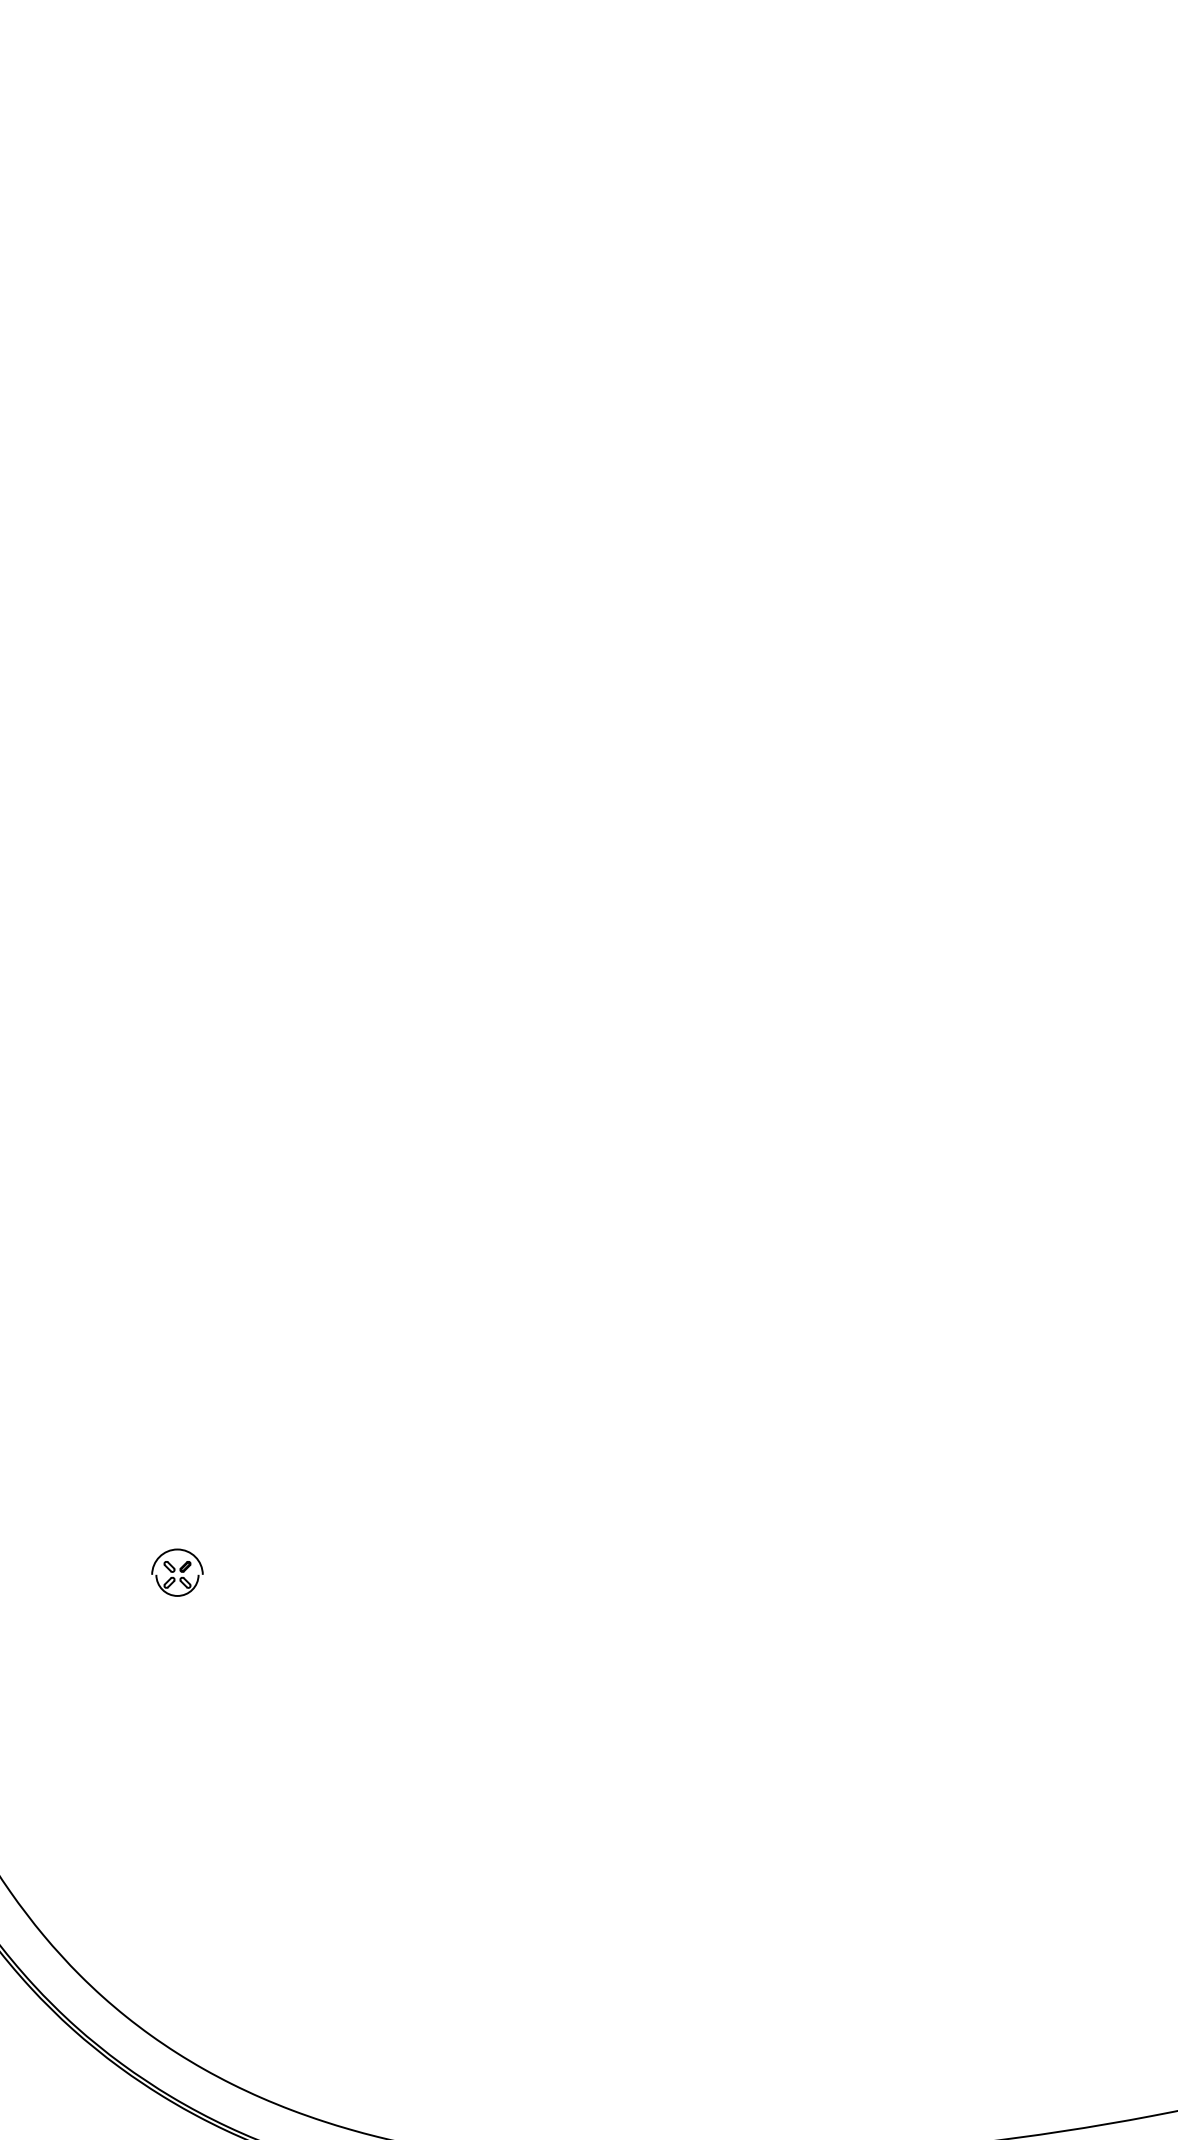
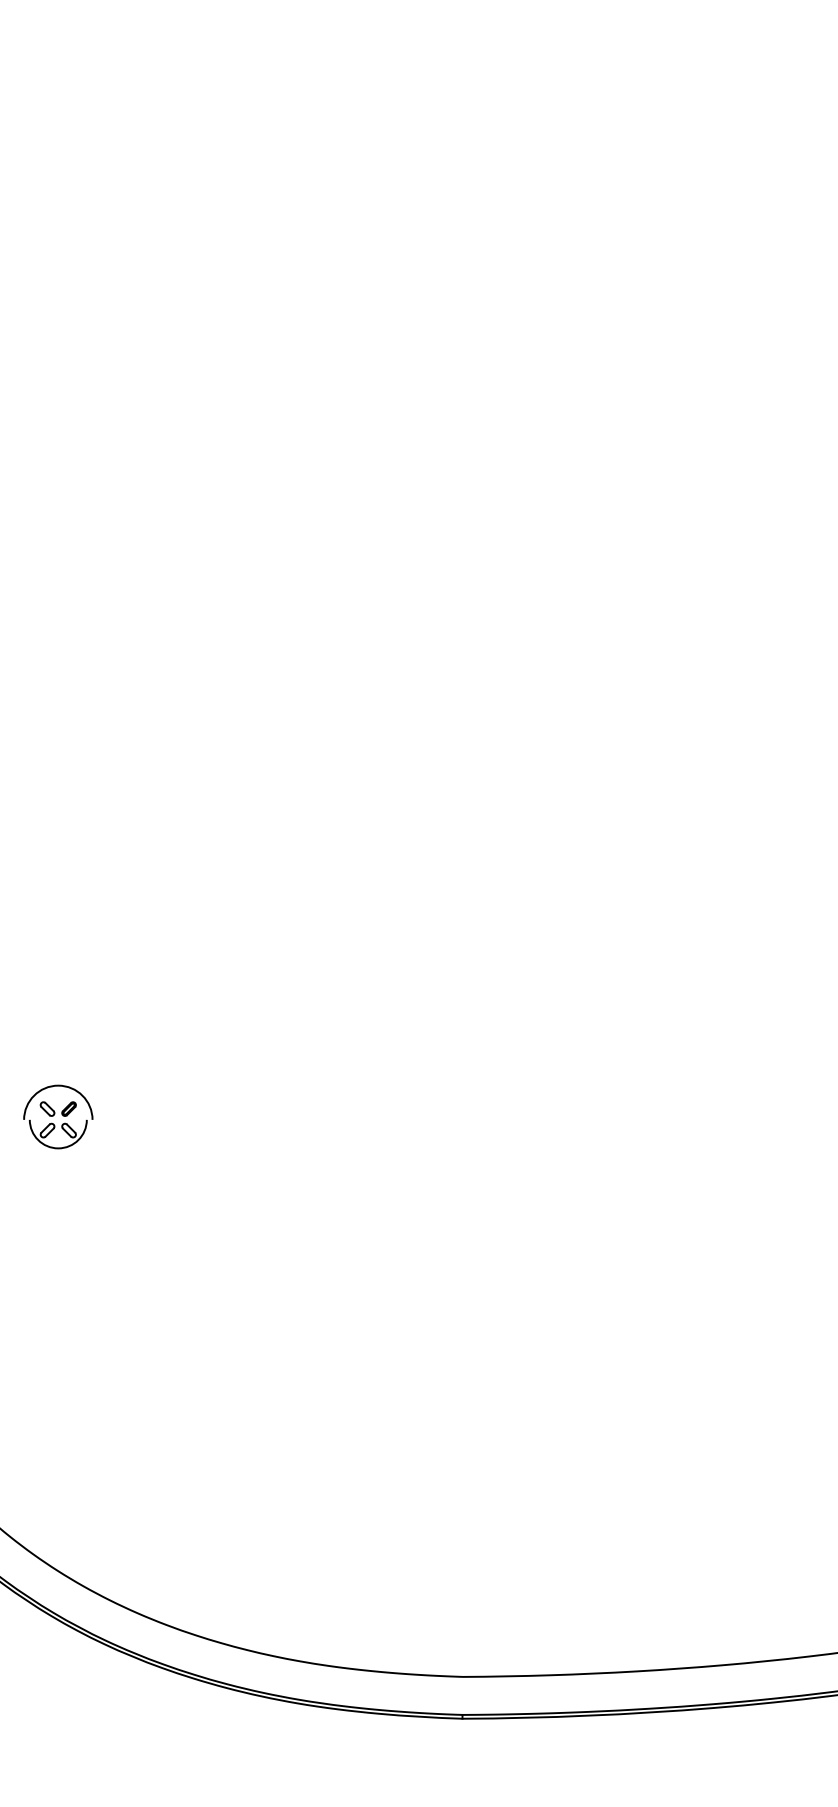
part: (177, 1572) -> (58, 1116), size x1.43

